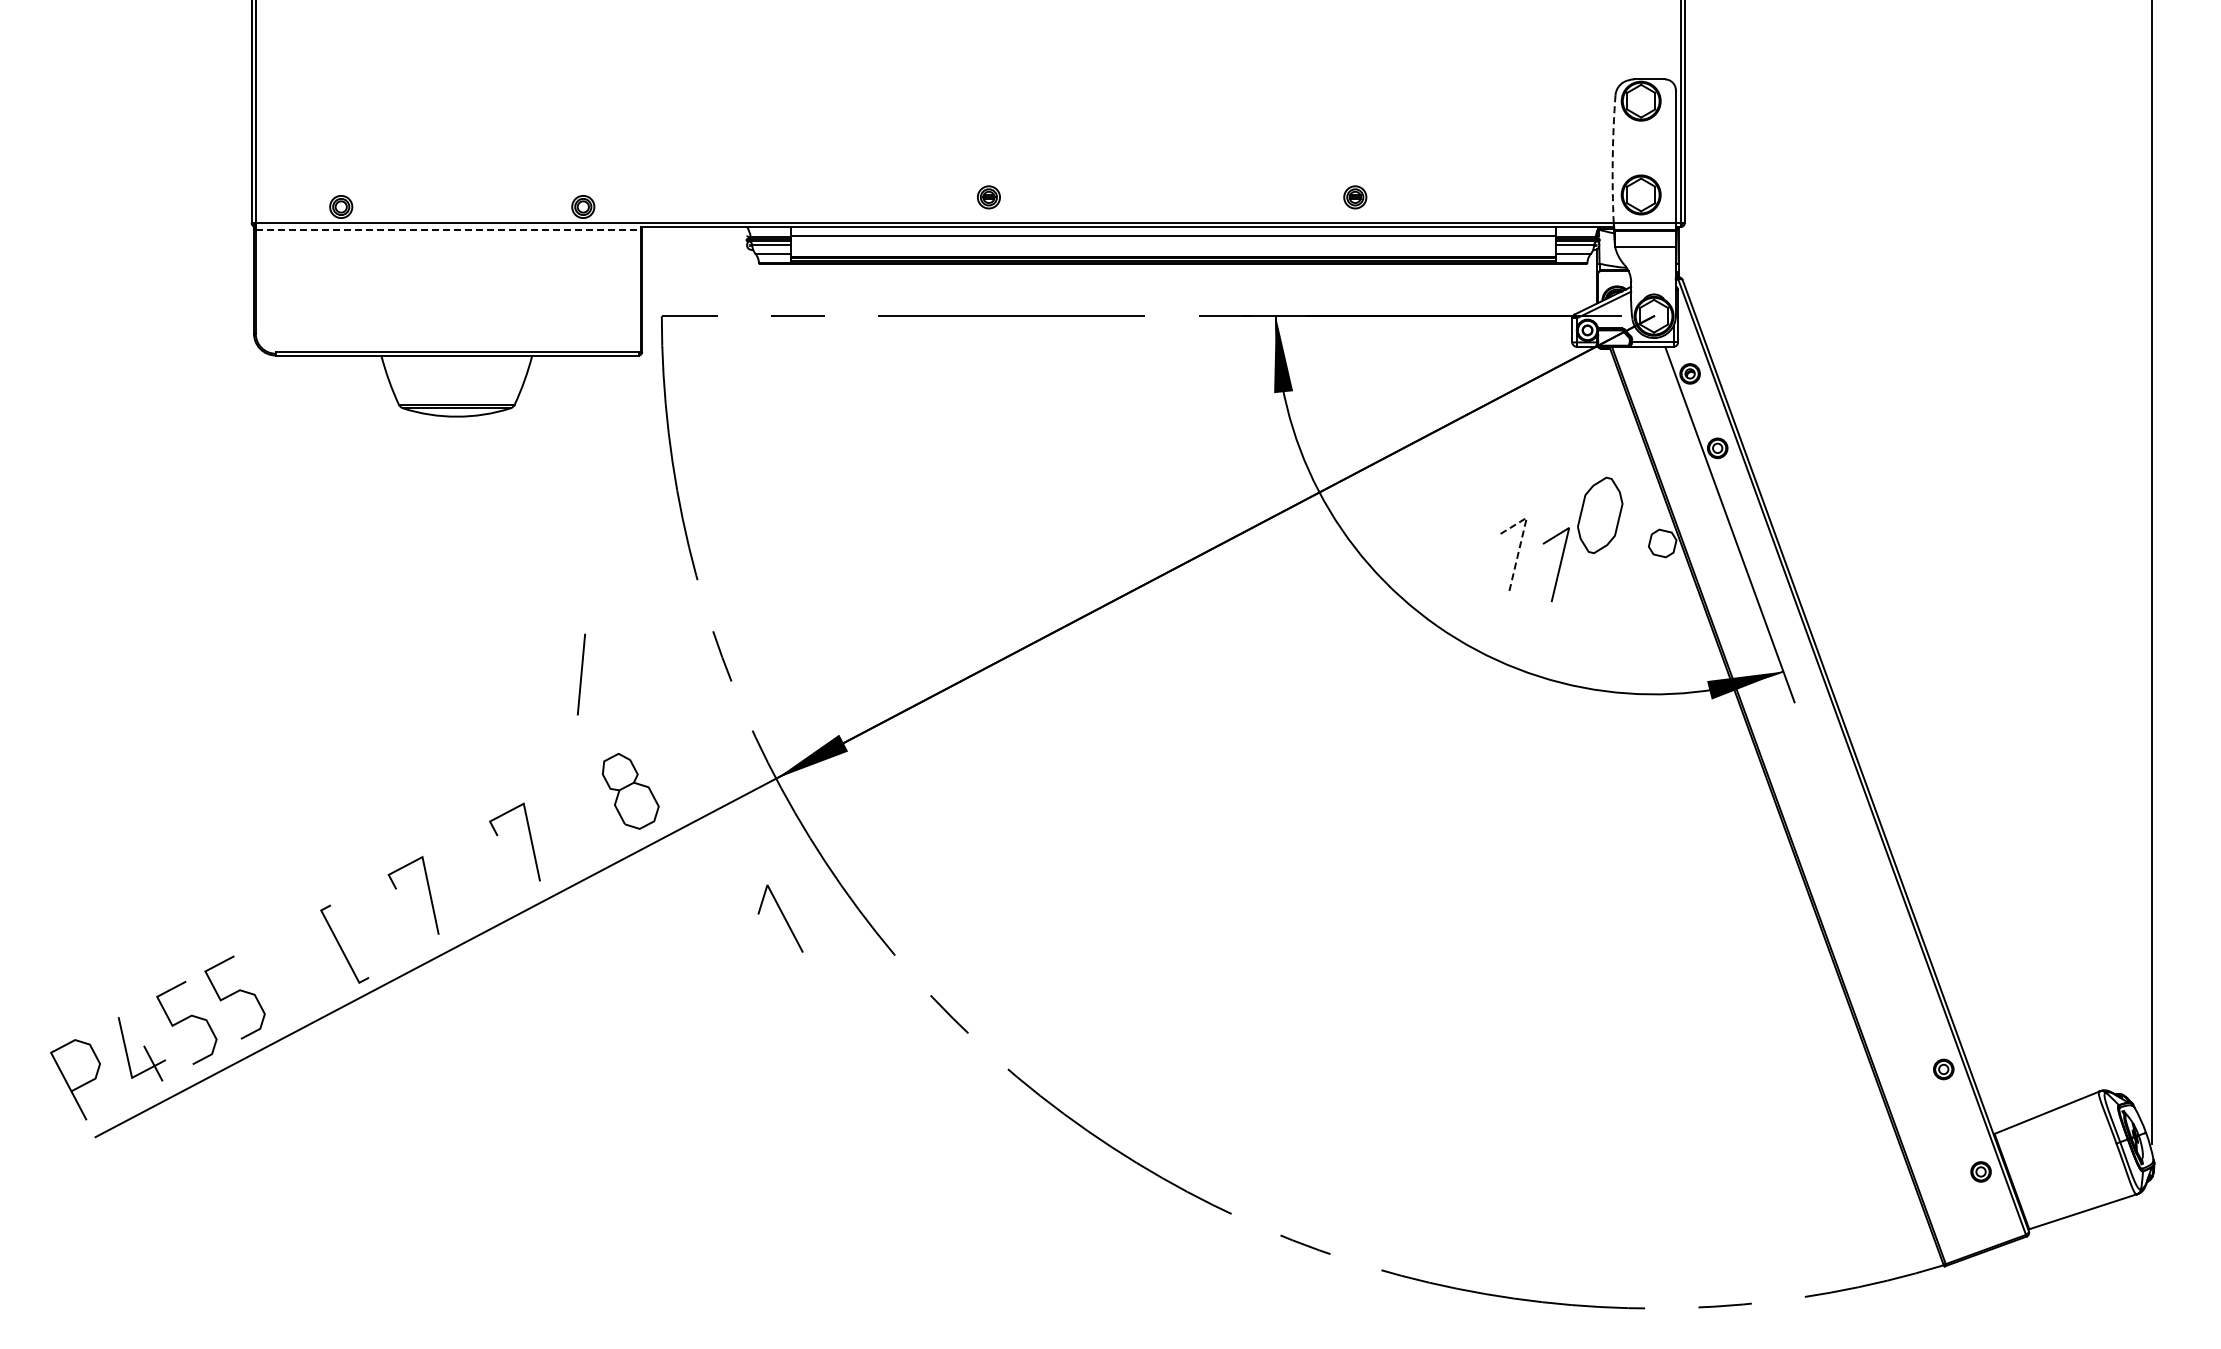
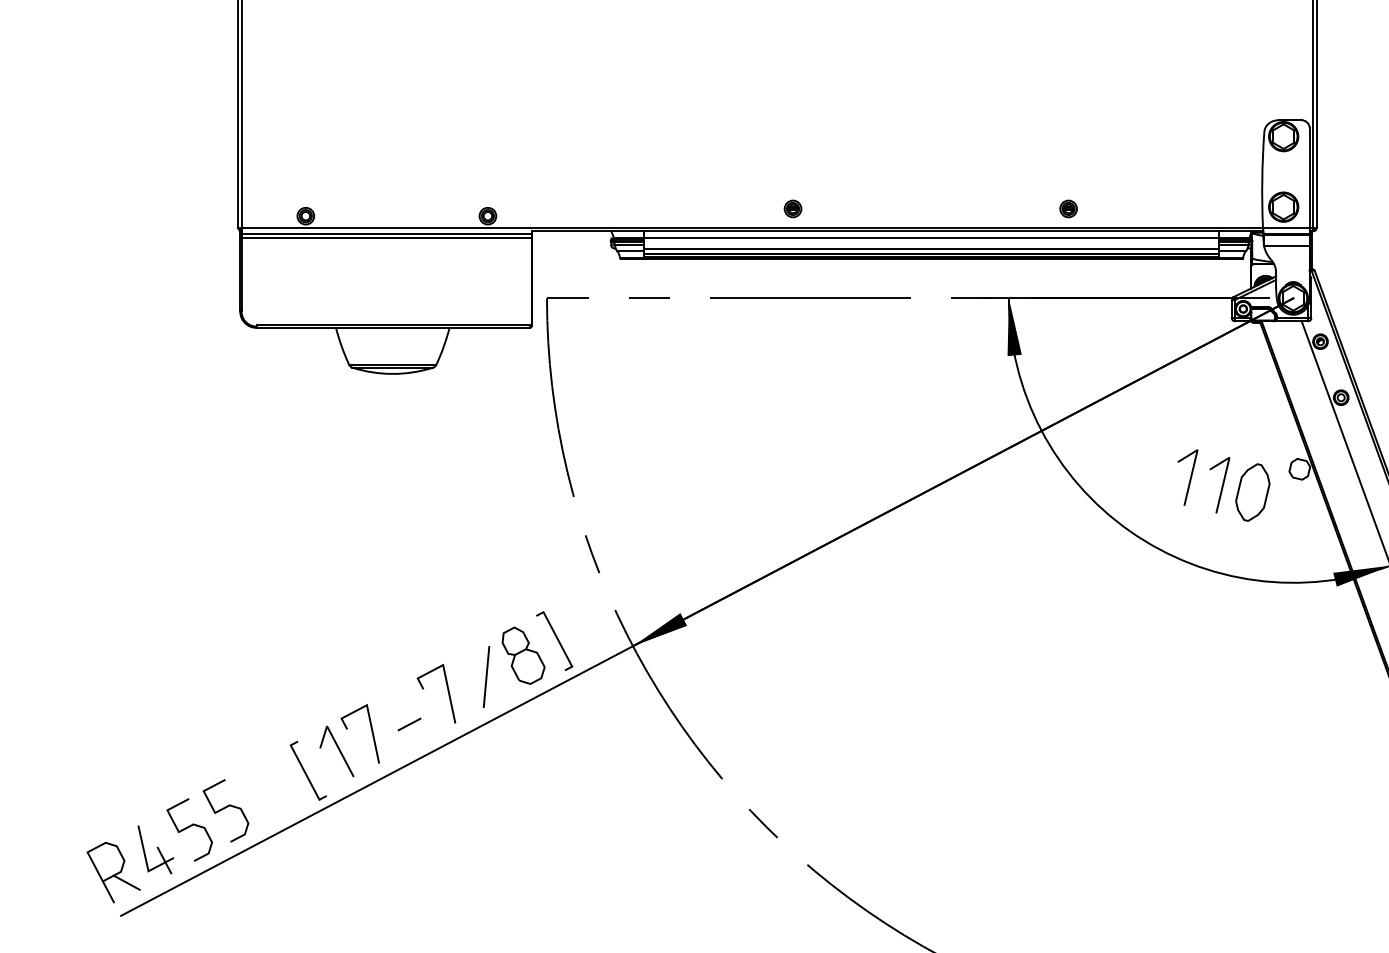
arc: (1612, 158) -> (1262, 179), dashed -> solid
line: (449, 230) -> (387, 233), dashed -> solid
line: (448, 235) -> (386, 237), added
line: (1172, 250) -> (931, 248), added
part: (1600, 514) -> (1253, 491), moved
line: (1521, 539) -> (1193, 466), dashed -> solid
line: (580, 674) -> (485, 676), moved
line: (675, 770) -> (557, 640), added
line: (478, 882) -> (409, 724), added
line: (783, 917) -> (339, 750), moved
line: (102, 1092) -> (126, 882), added

